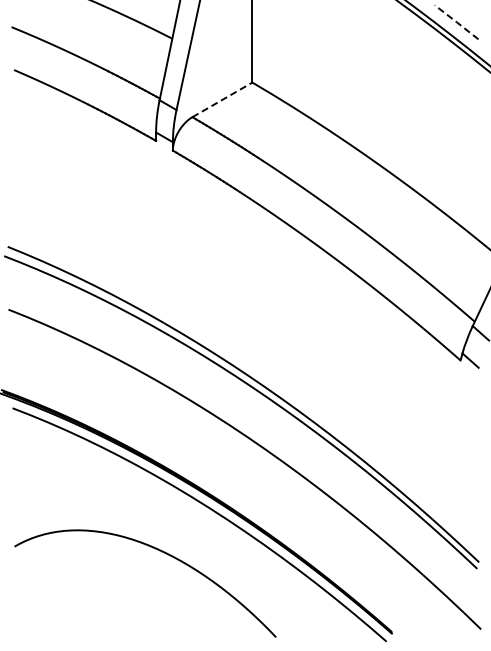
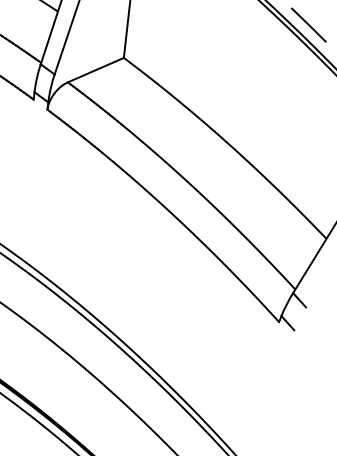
line: (456, 22) -> (308, 25), dashed -> solid
line: (222, 99) -> (96, 69), dashed -> solid

